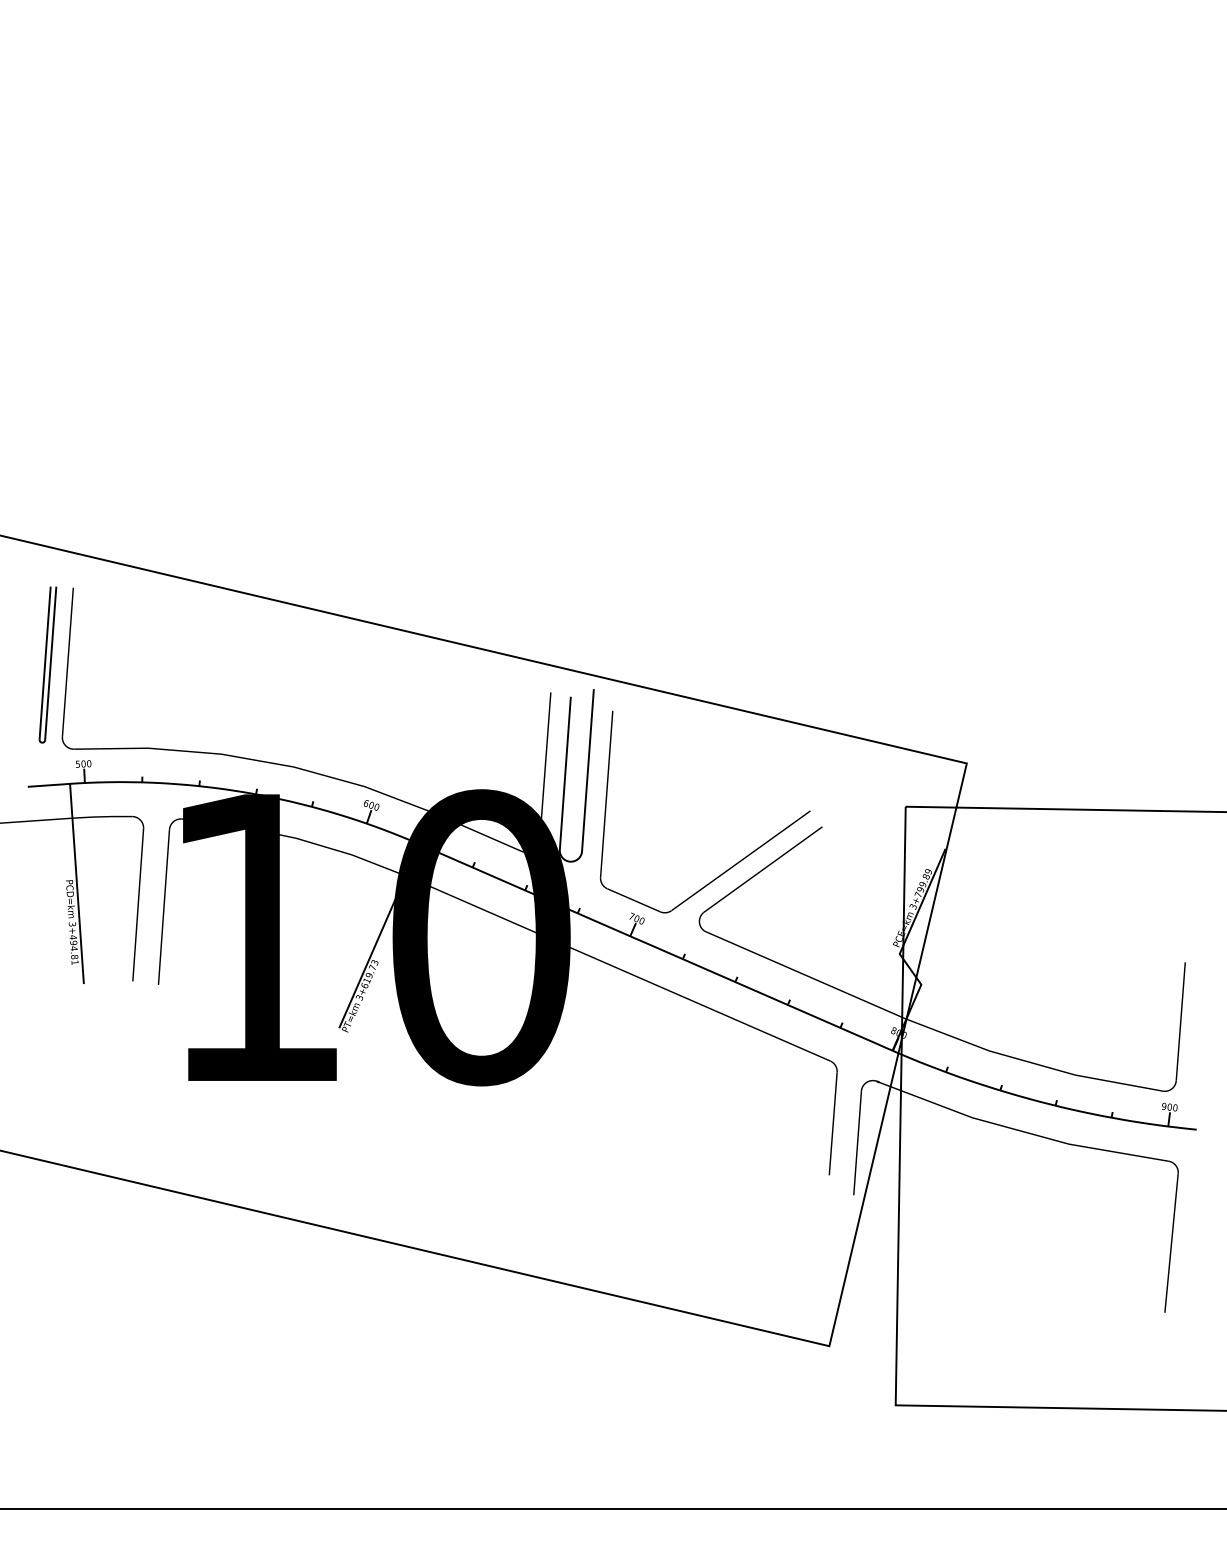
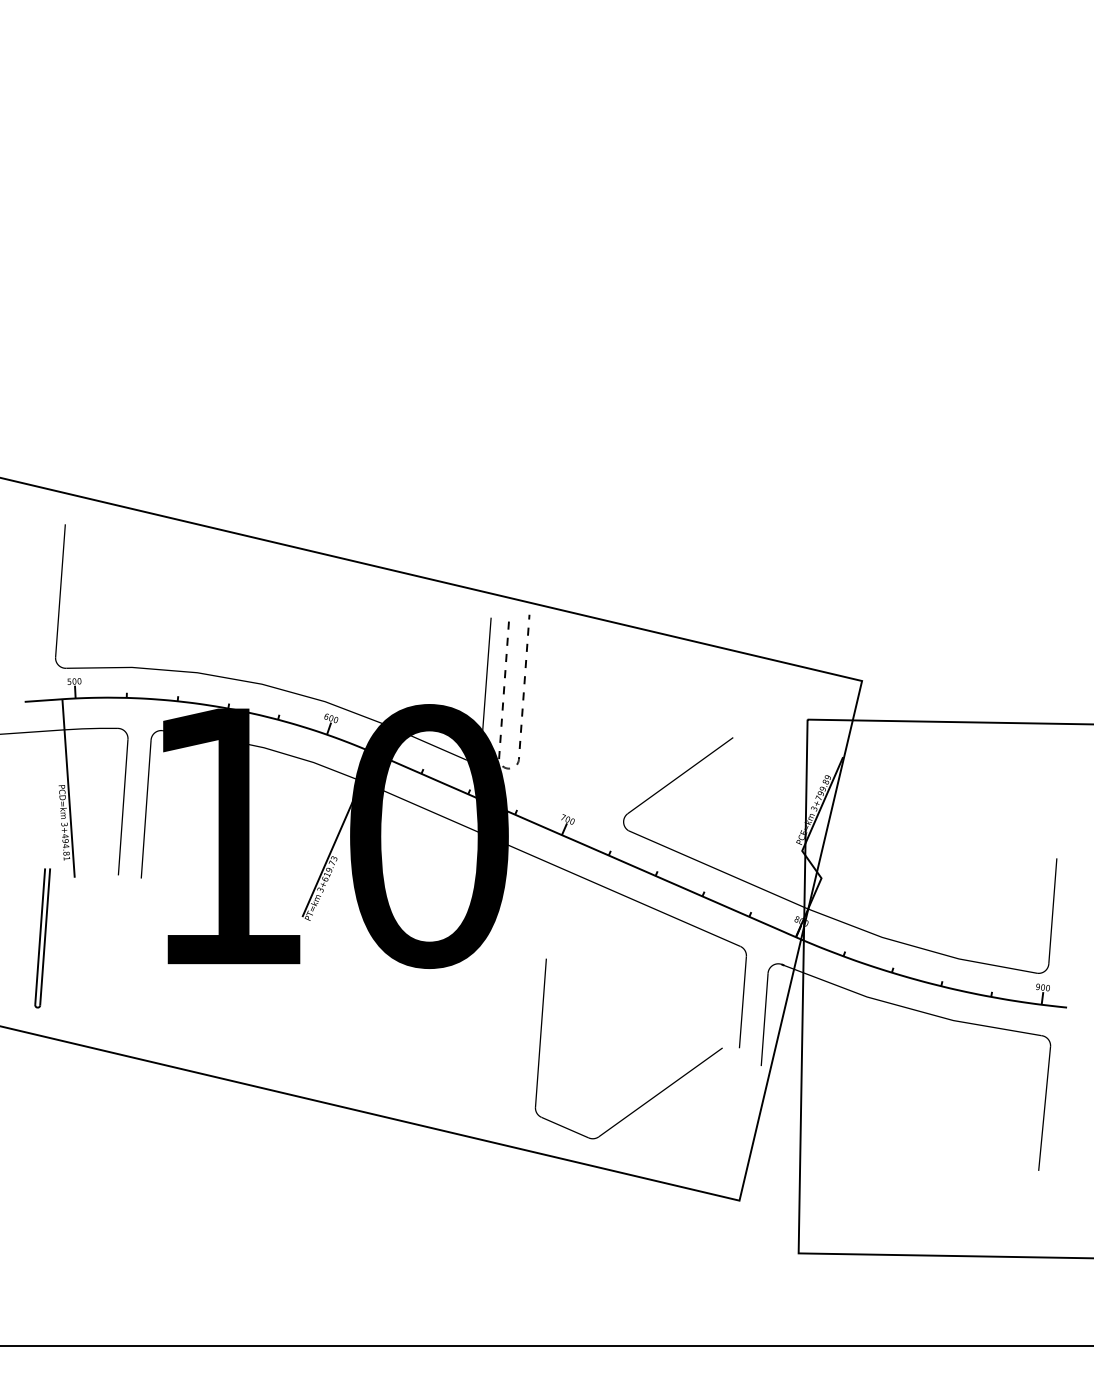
part: (47, 664) -> (42, 937), moved
curve: (742, 858) -> (662, 1090), moved
line: (572, 861) -> (510, 768), solid -> dashed

